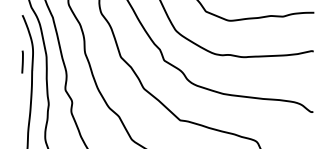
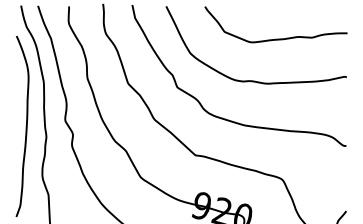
line: (22, 62) -> (16, 89), removed

